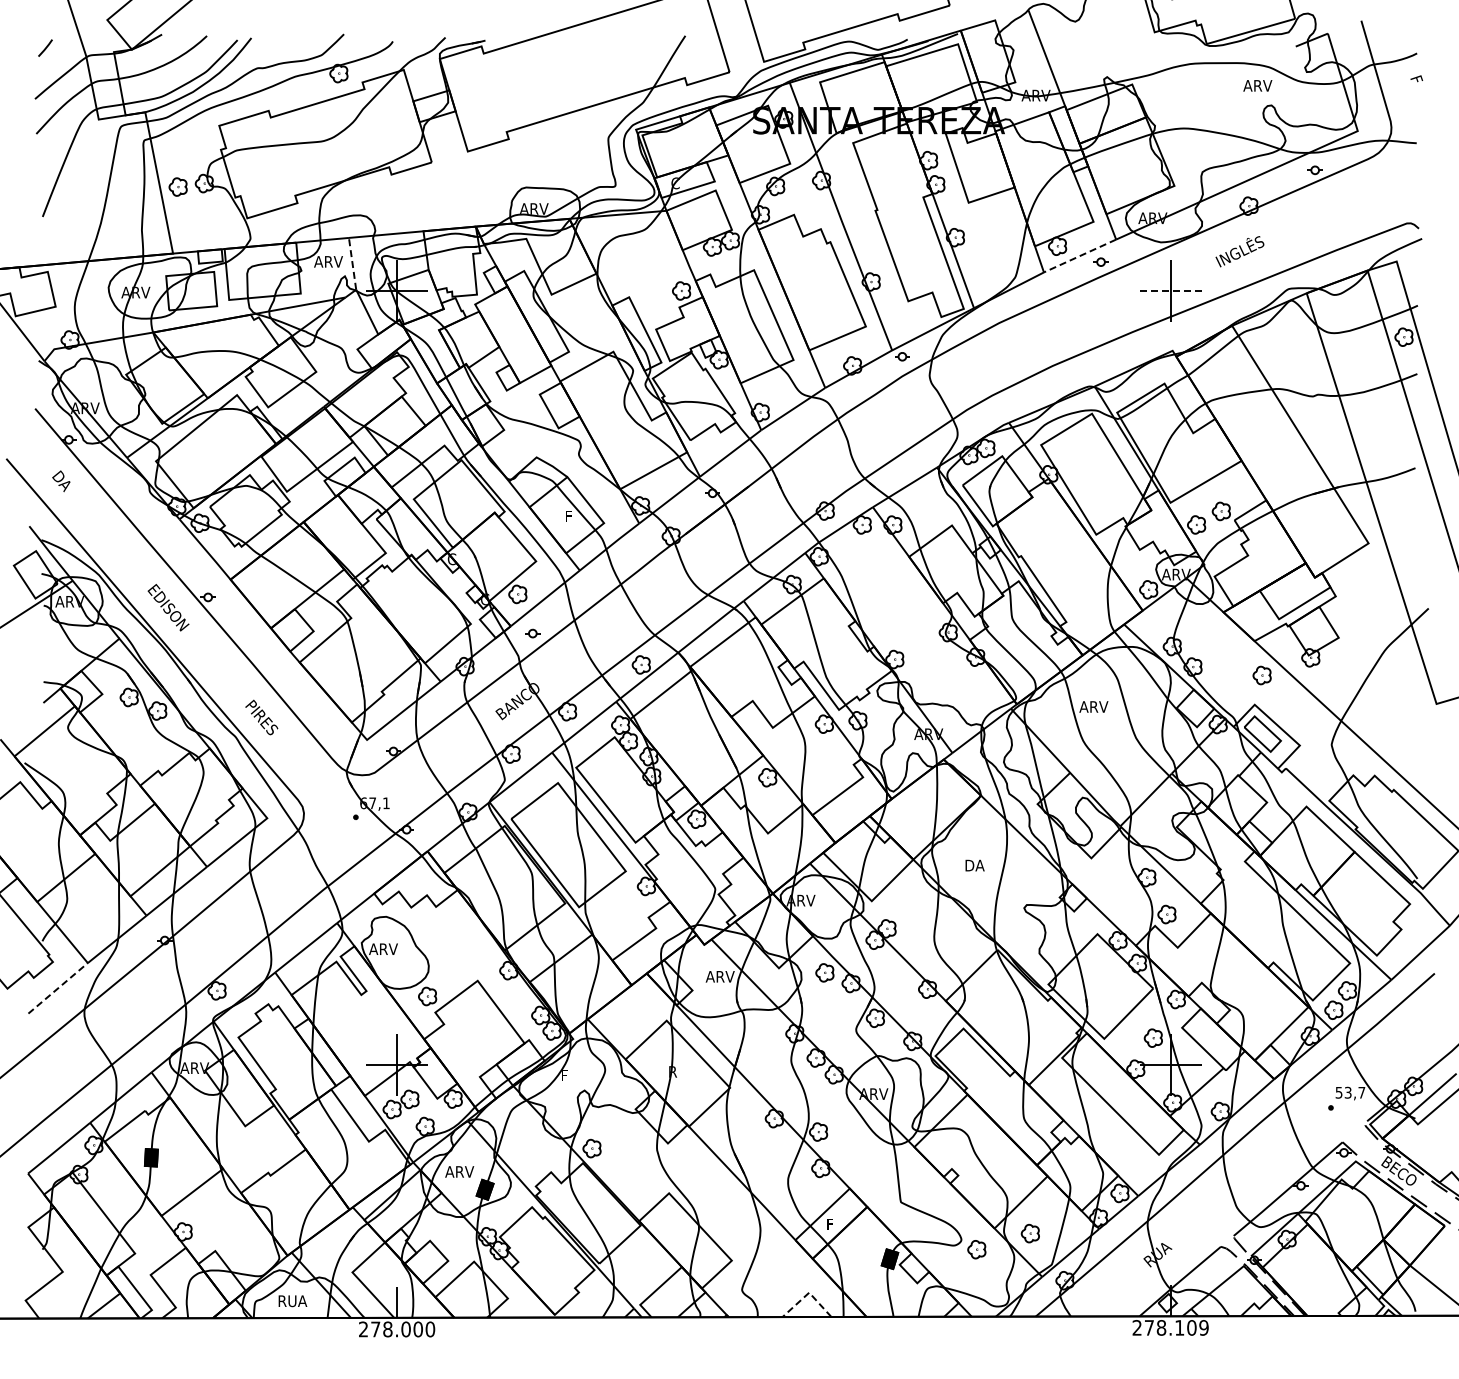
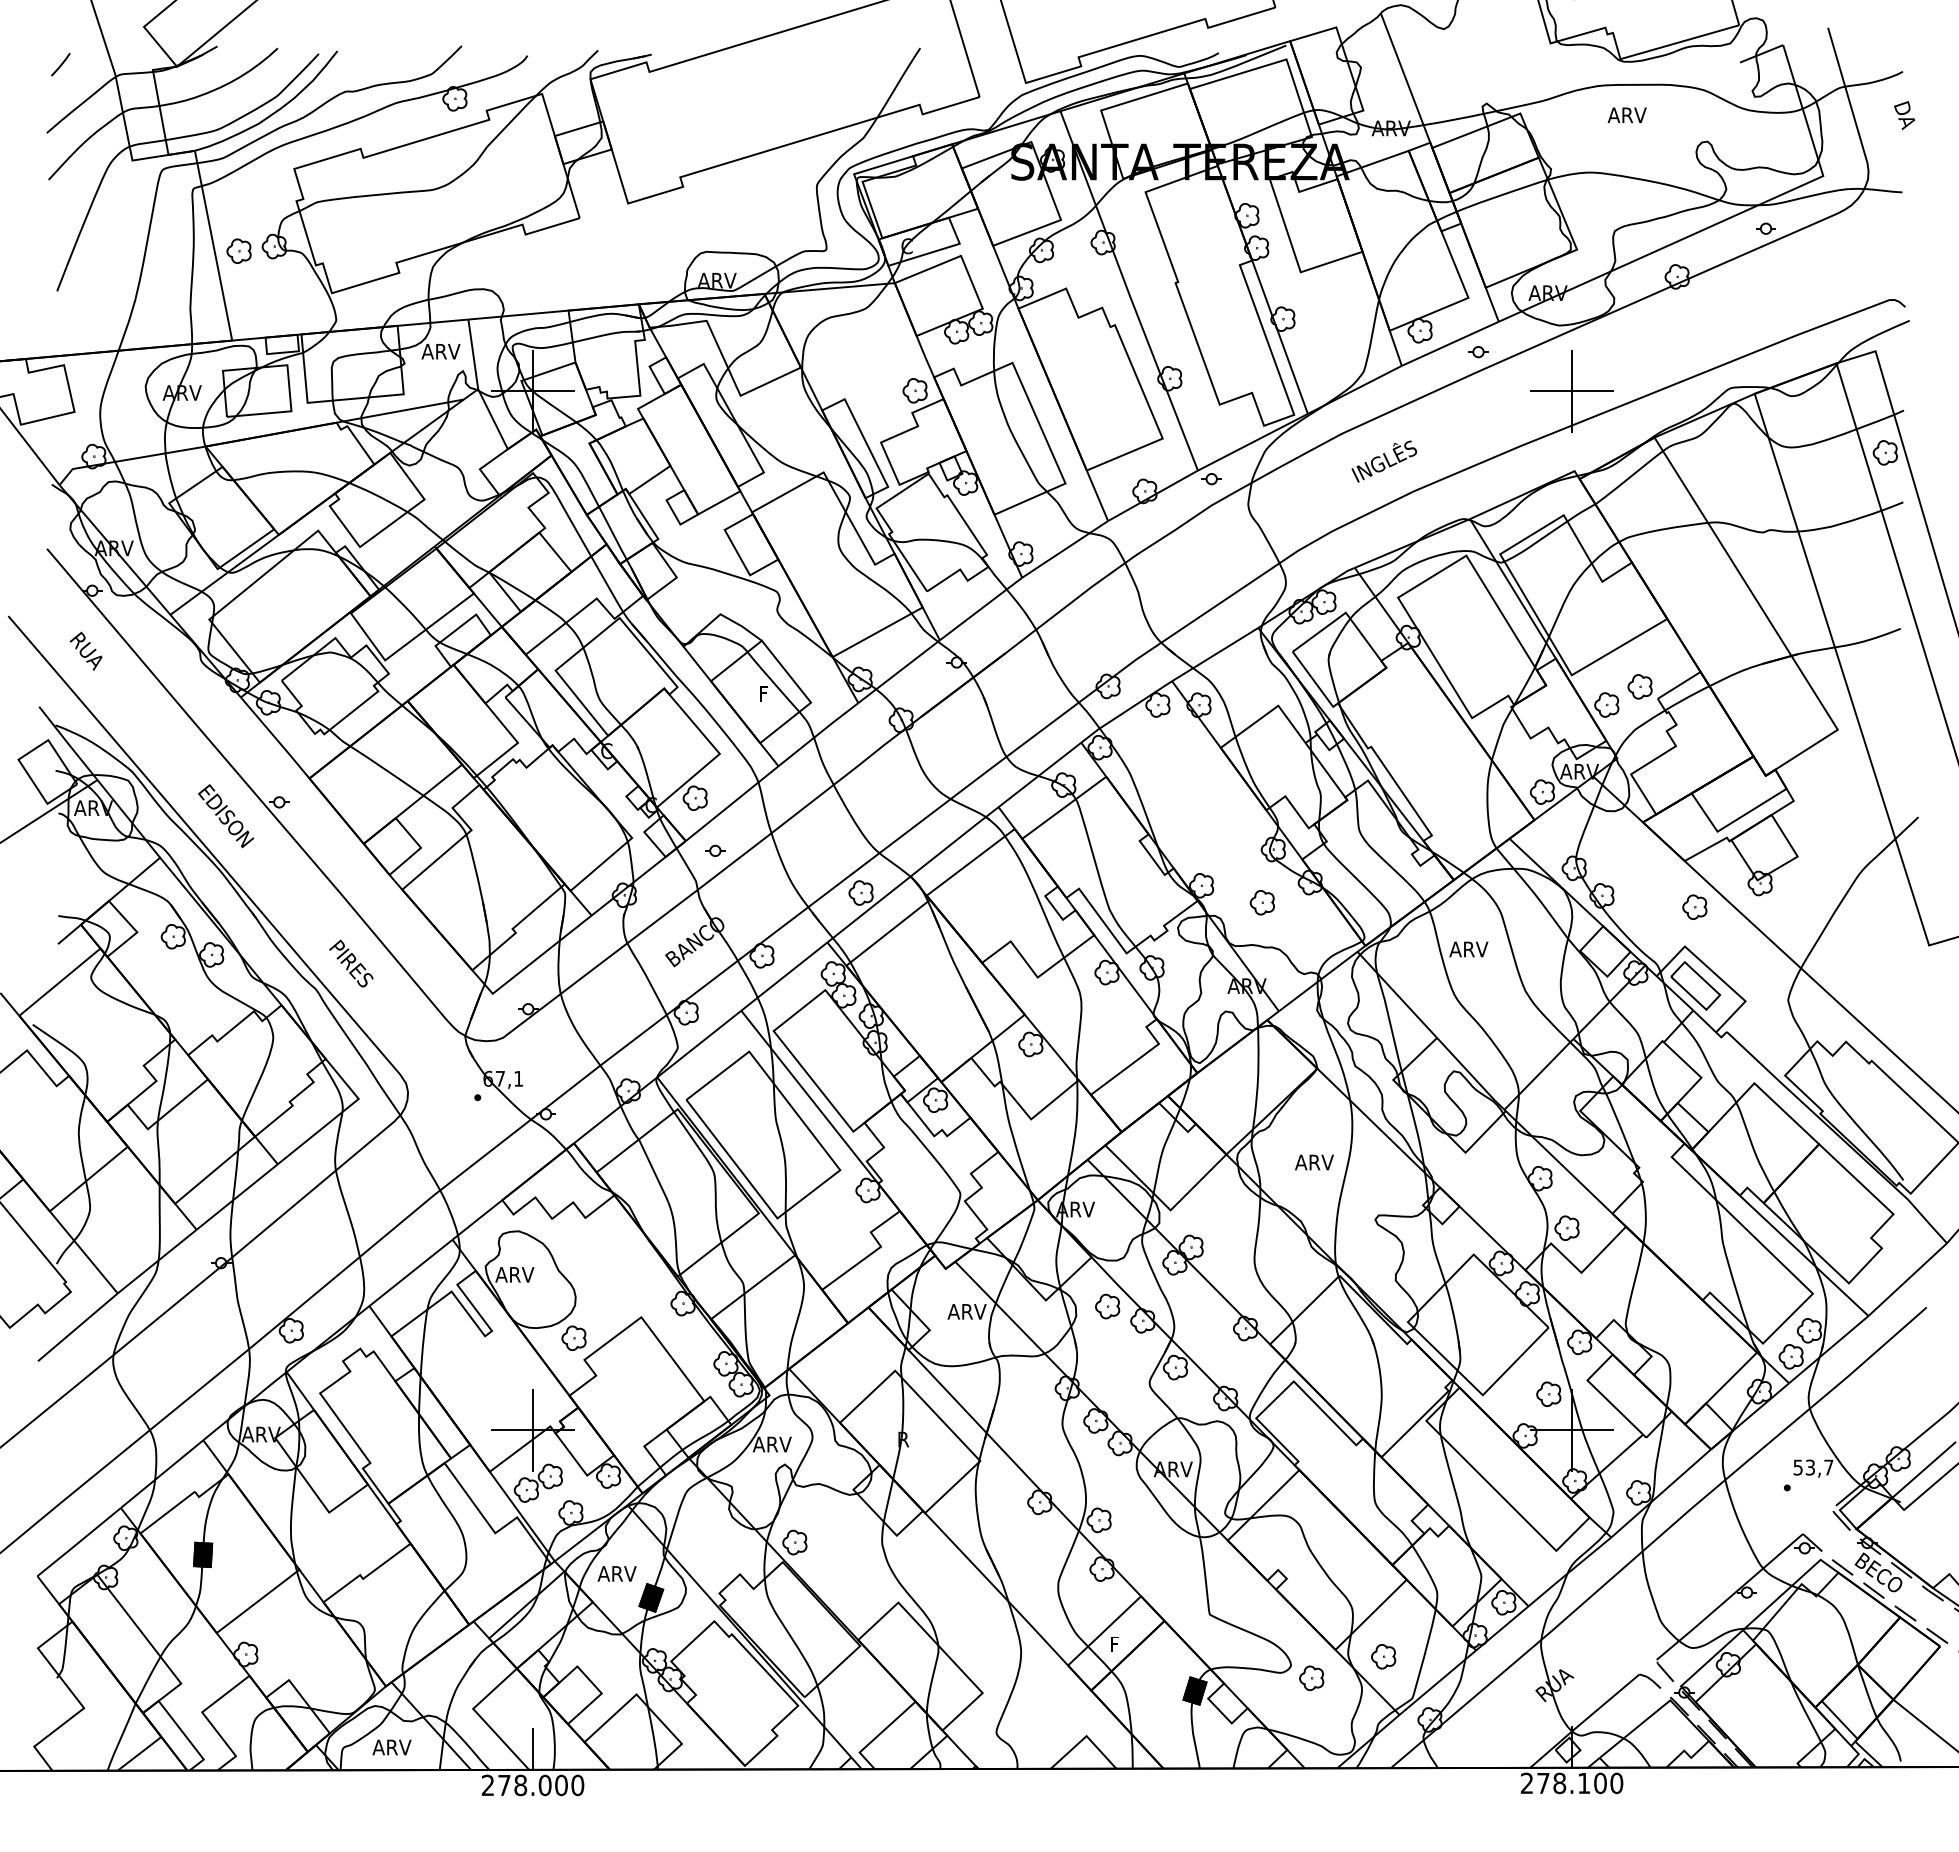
text: (1257, 85) -> (1626, 114), moved
text: (1418, 87) -> (1904, 117), F -> DA
text: (1239, 251) -> (1383, 461), moved
line: (1080, 256) -> (1450, 344), dashed -> solid
line: (352, 263) -> (473, 353), dashed -> solid
line: (1170, 291) -> (1571, 391), dashed -> solid
text: (64, 486) -> (86, 653), DA -> RUA
part: (939, 671) -> (1261, 901), added
text: (978, 865) -> (1313, 1162), DA -> ARV
line: (58, 988) -> (78, 1327), dashed -> solid
text: (574, 1075) -> (771, 1444), F -> ARV
line: (807, 1294) -> (1084, 1738), dashed -> solid
text: (292, 1301) -> (392, 1747), RUA -> ARV
text: (1203, 1327) -> (1616, 1782), 278.109 -> 278.100

